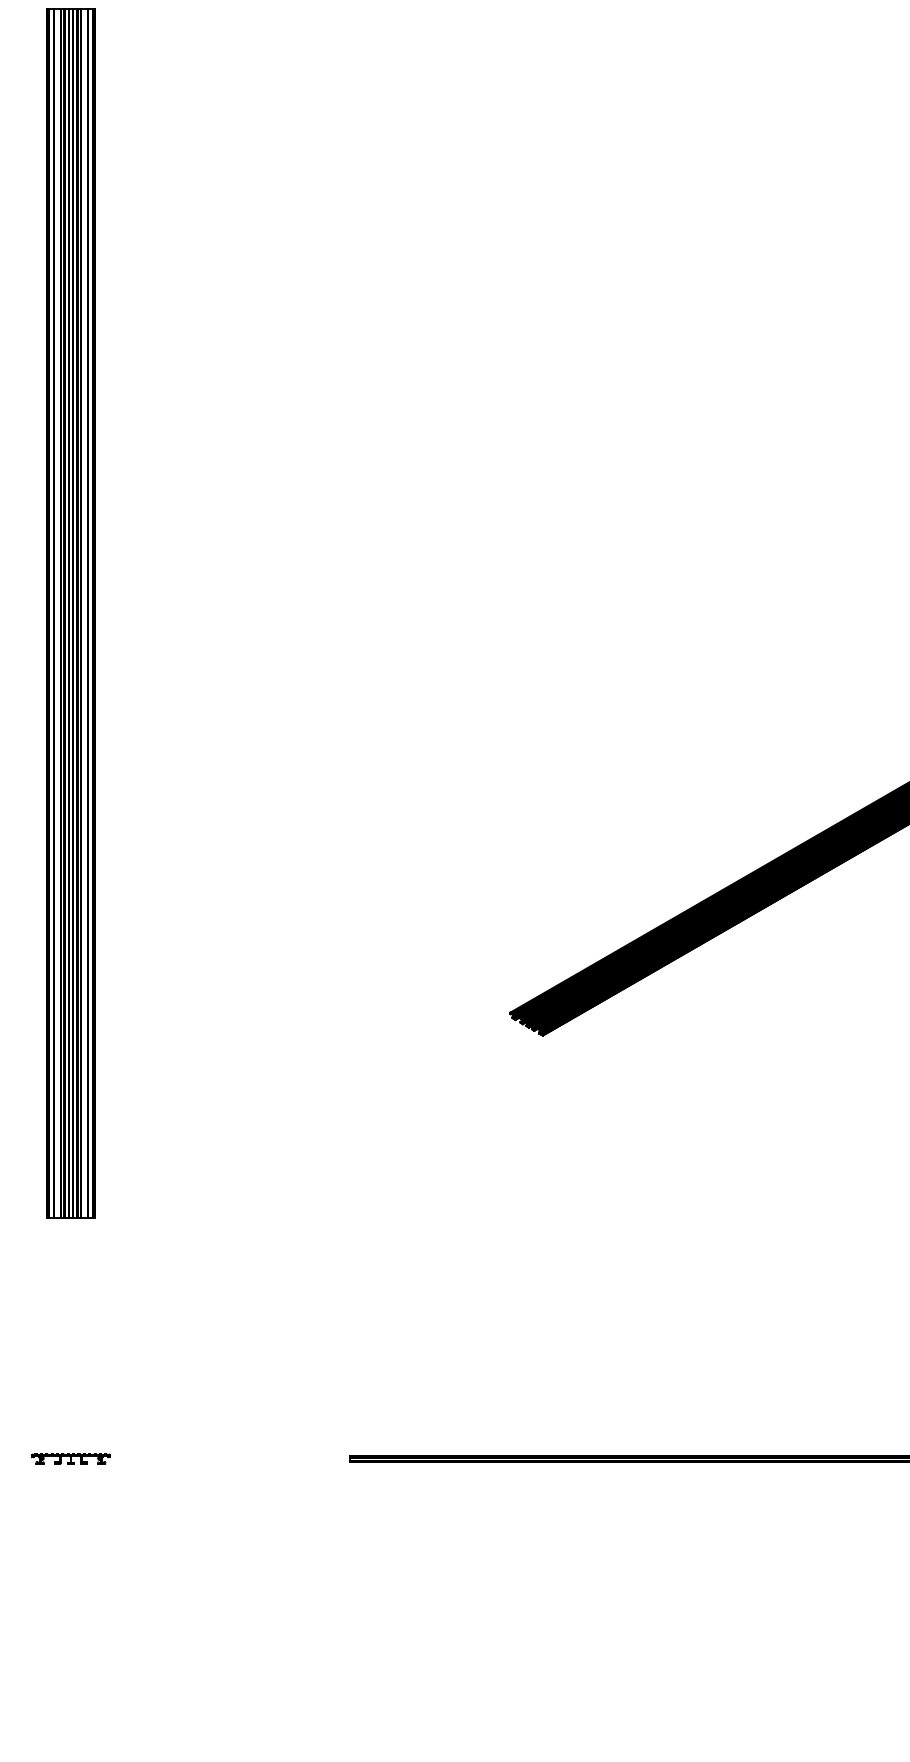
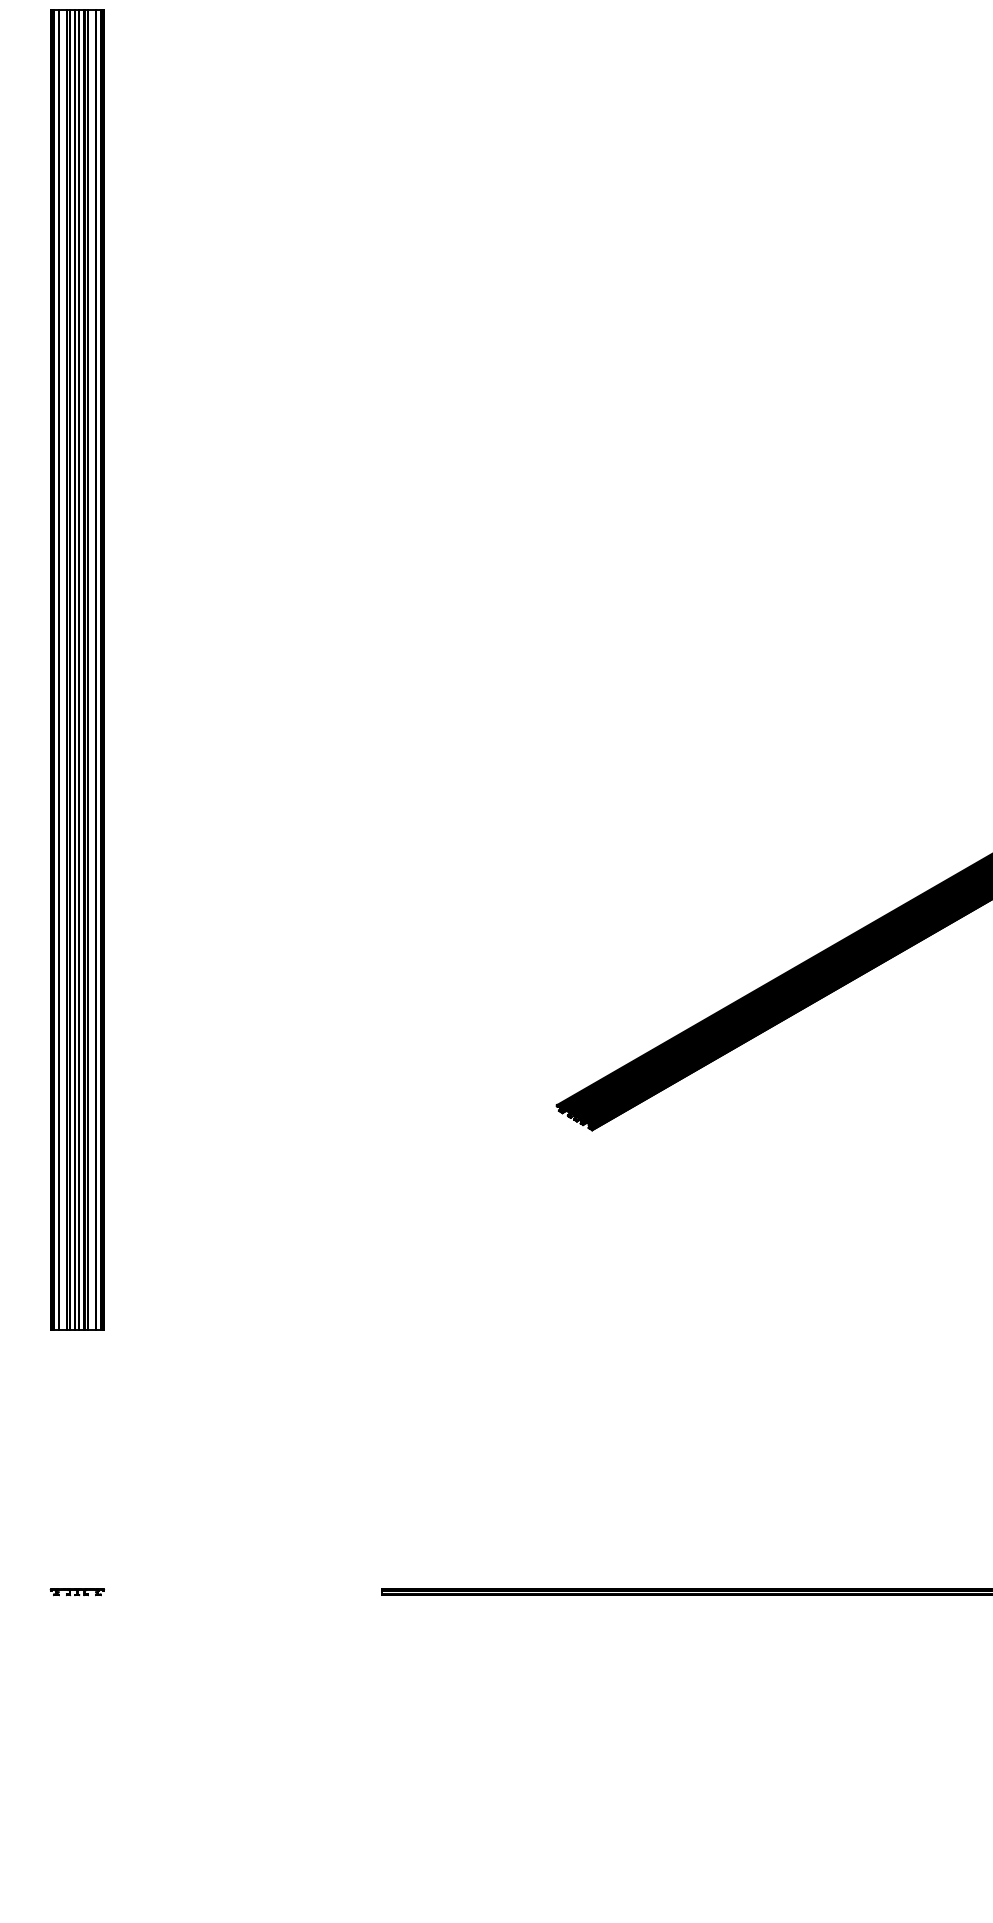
part: (70, 1458) -> (76, 1591), size x0.62

